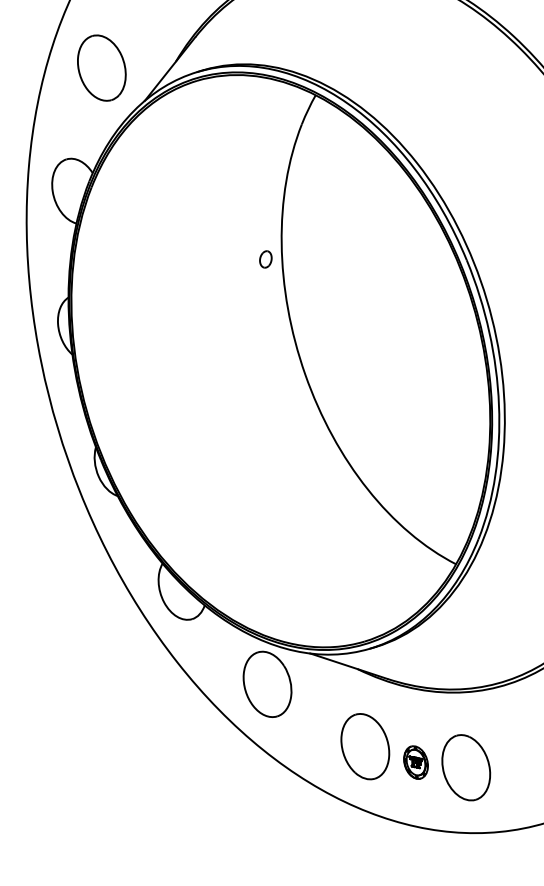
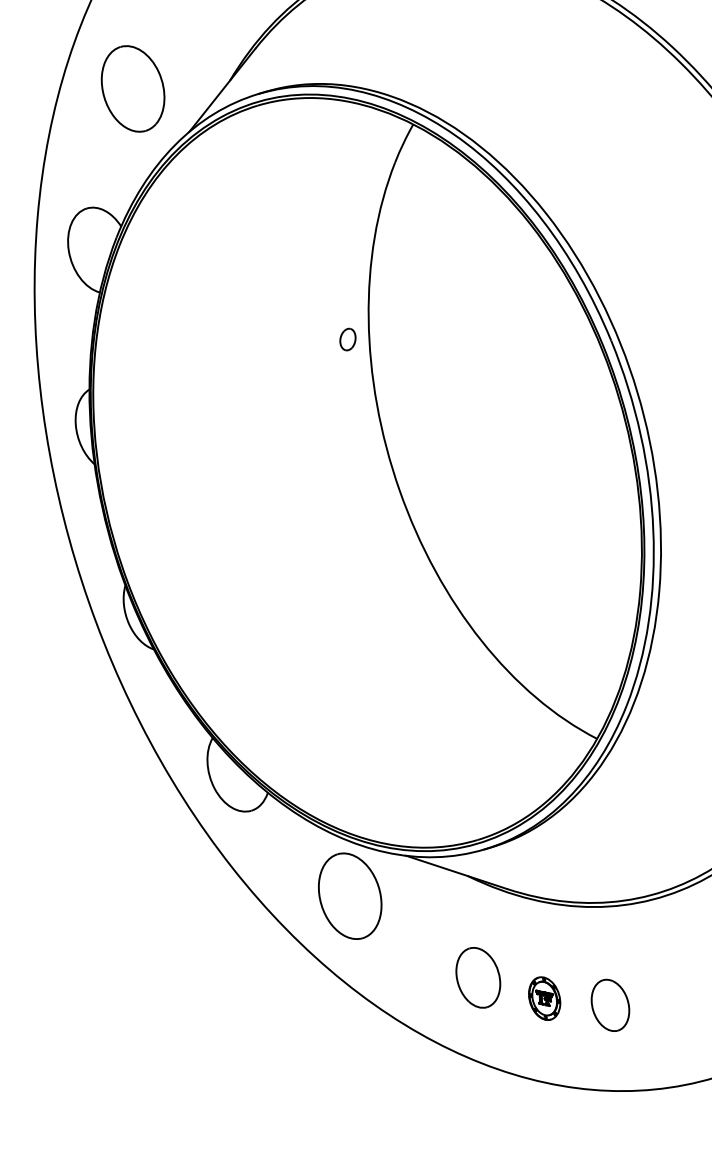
part: (365, 746) -> (478, 977), size x0.7
part: (466, 767) -> (610, 1005), size x0.6

